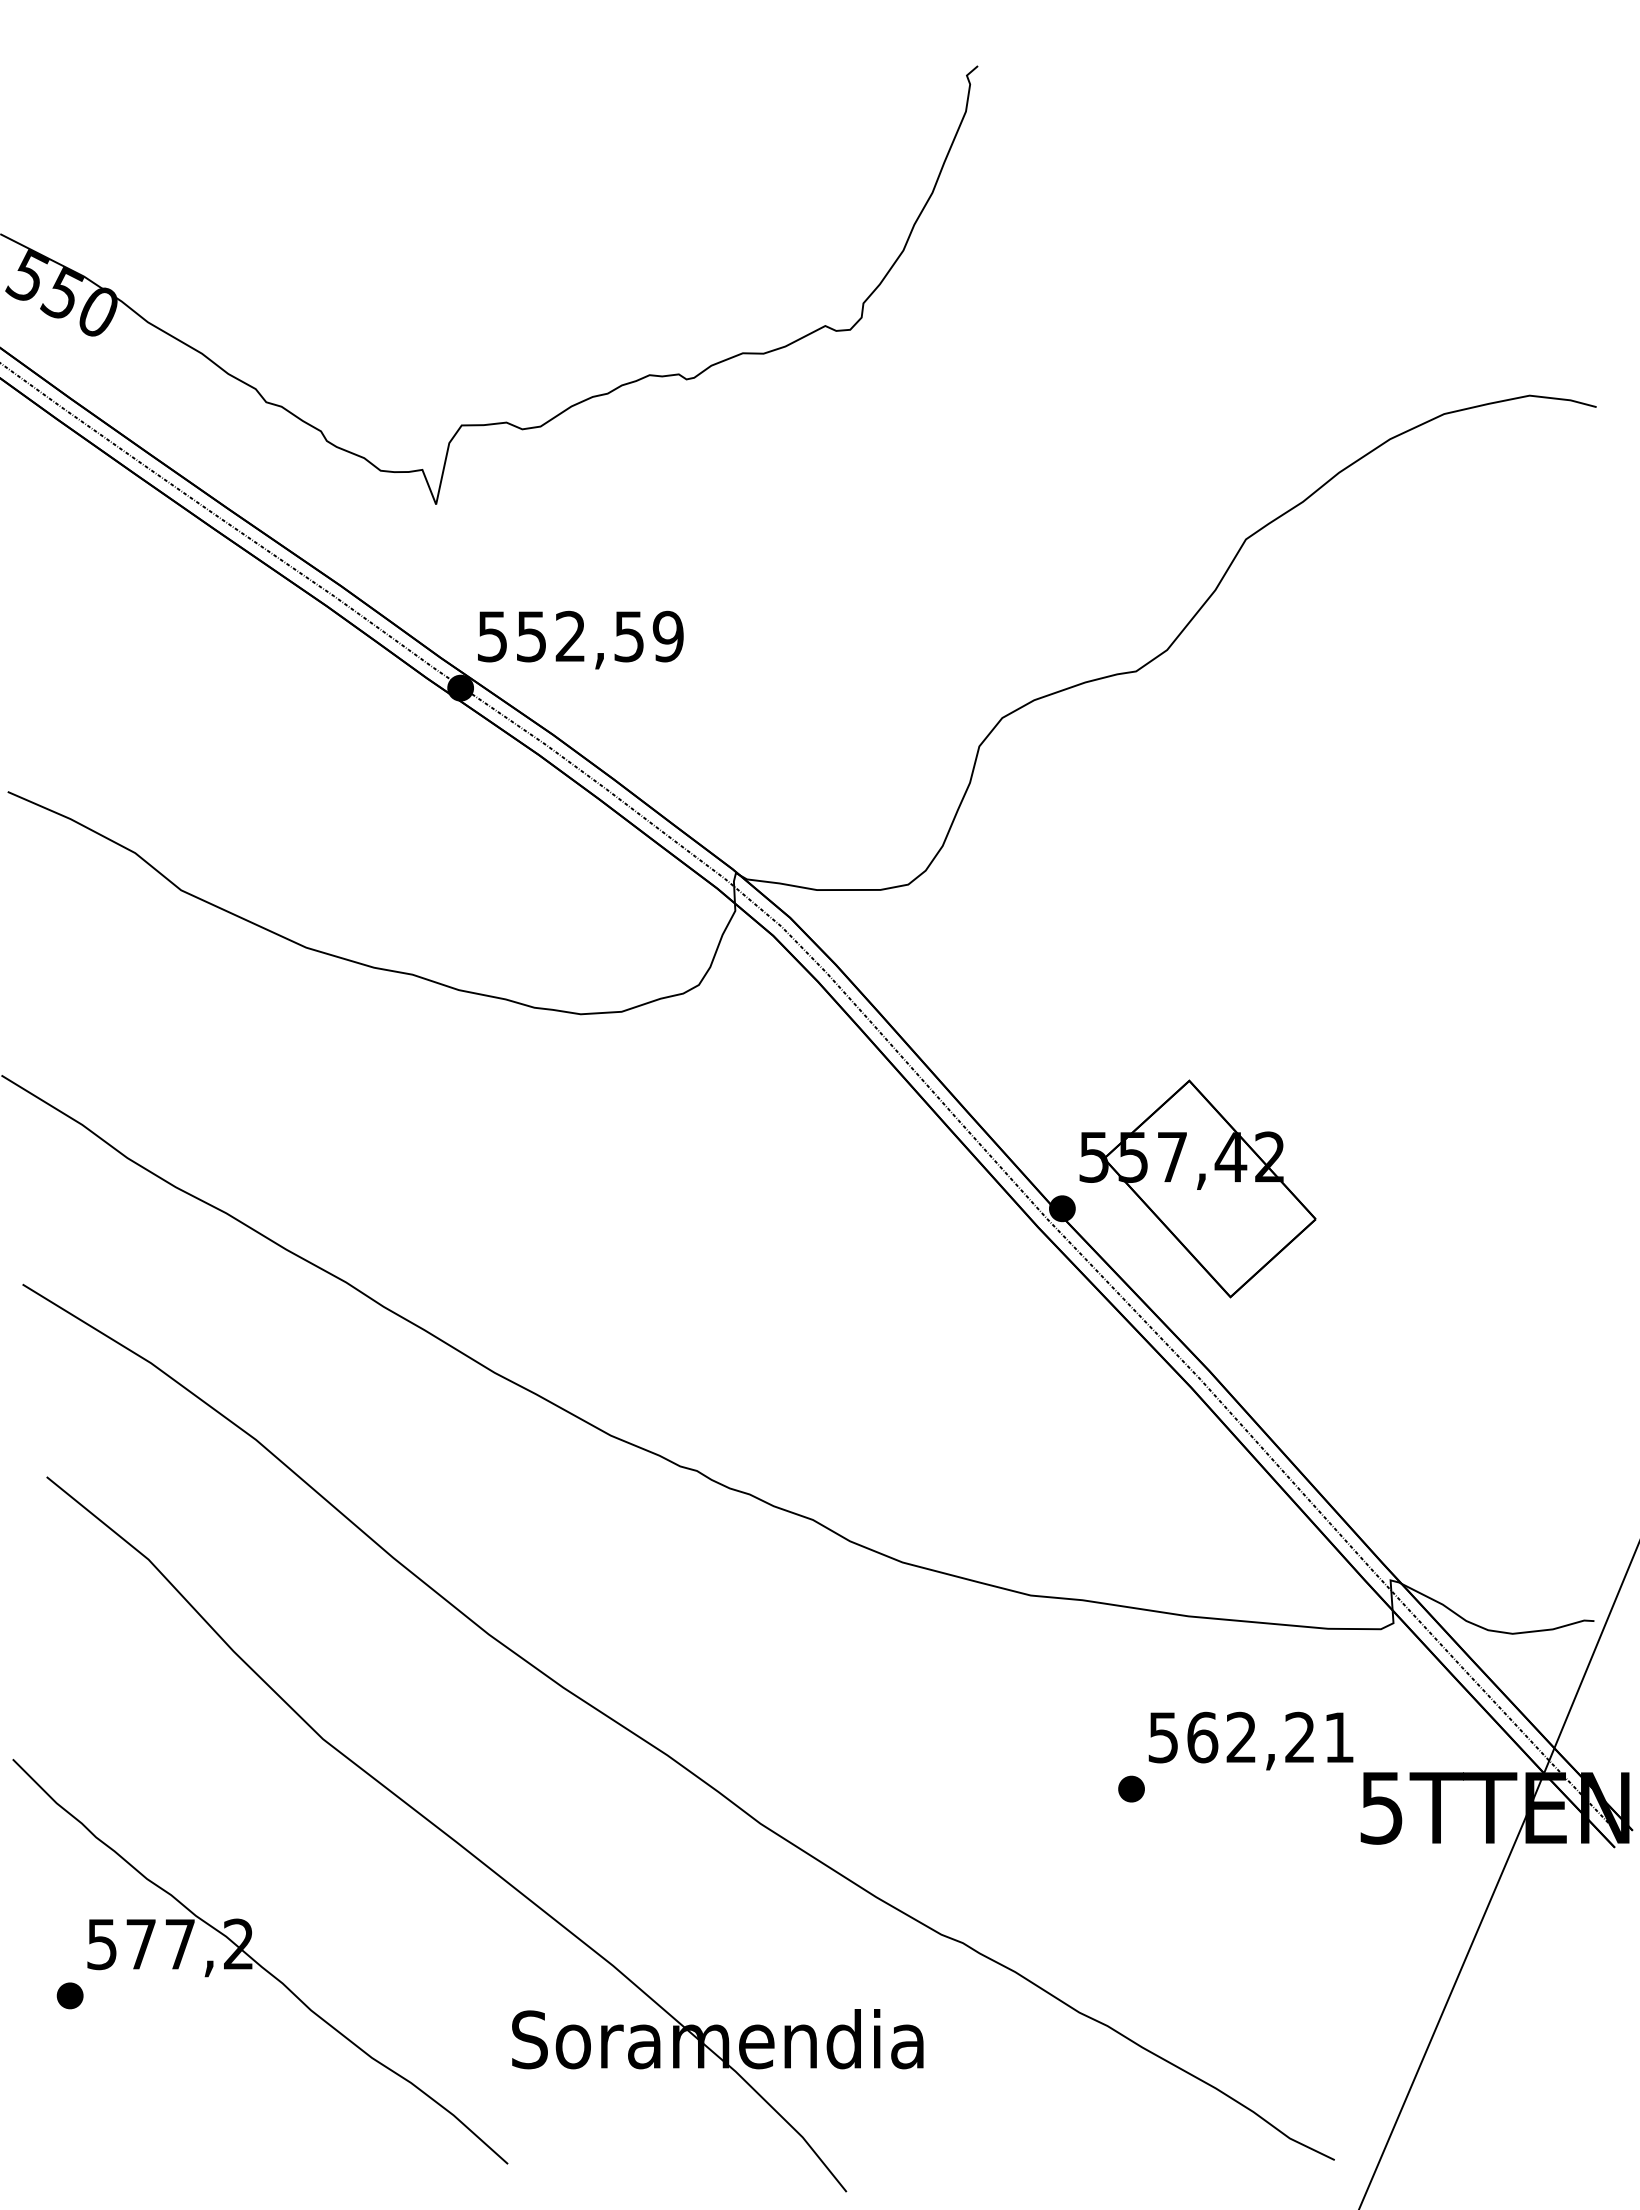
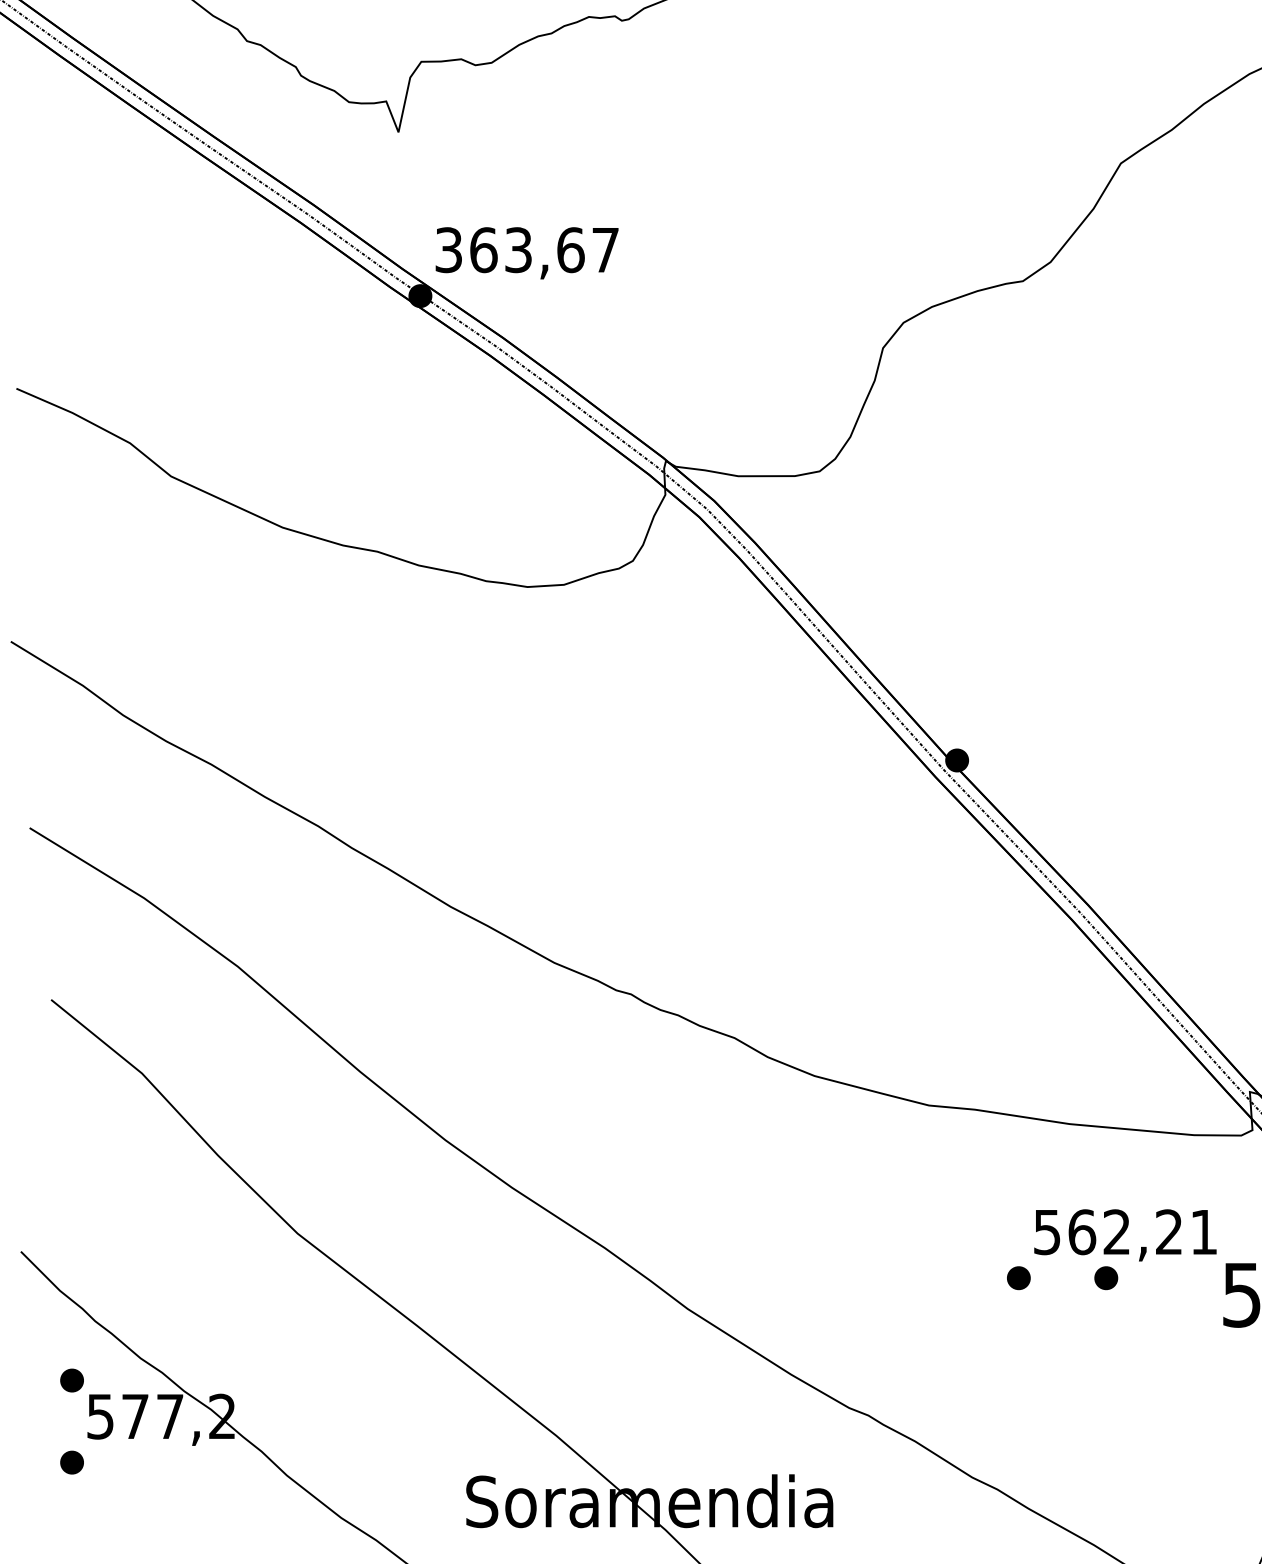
text: (580, 636) -> (527, 250), 552,59 -> 363,67
part: (1197, 1188) -> (1077, 742), removed
part: (1229, 1788) -> (1106, 1277), added
part: (69, 1903) -> (71, 1380), added

